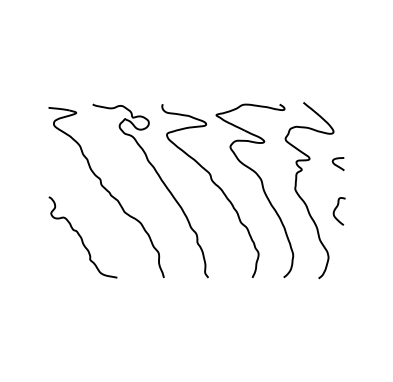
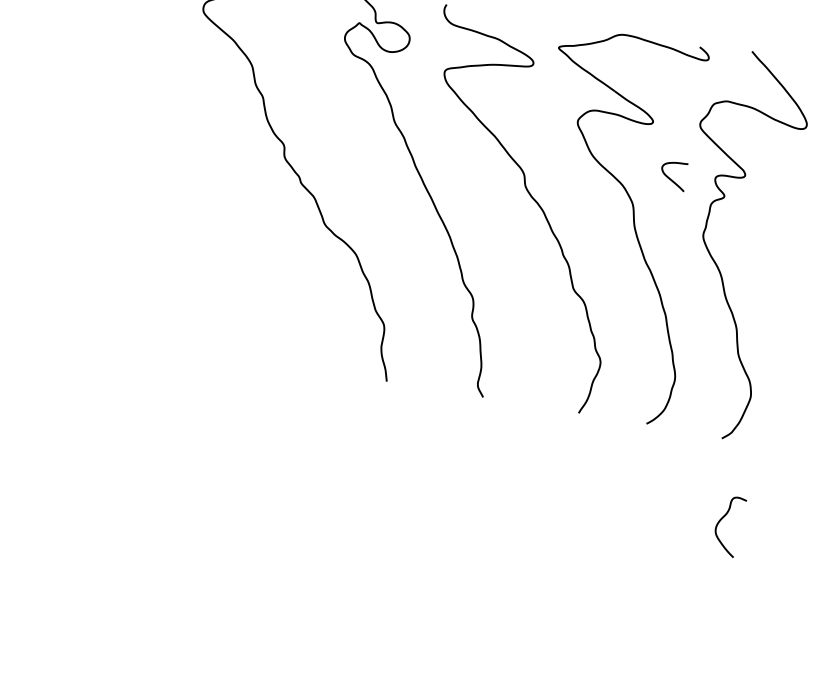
curve: (336, 164) -> (669, 175), moved
curve: (336, 209) -> (723, 520), moved
curve: (81, 237) -> (222, 264), removed

